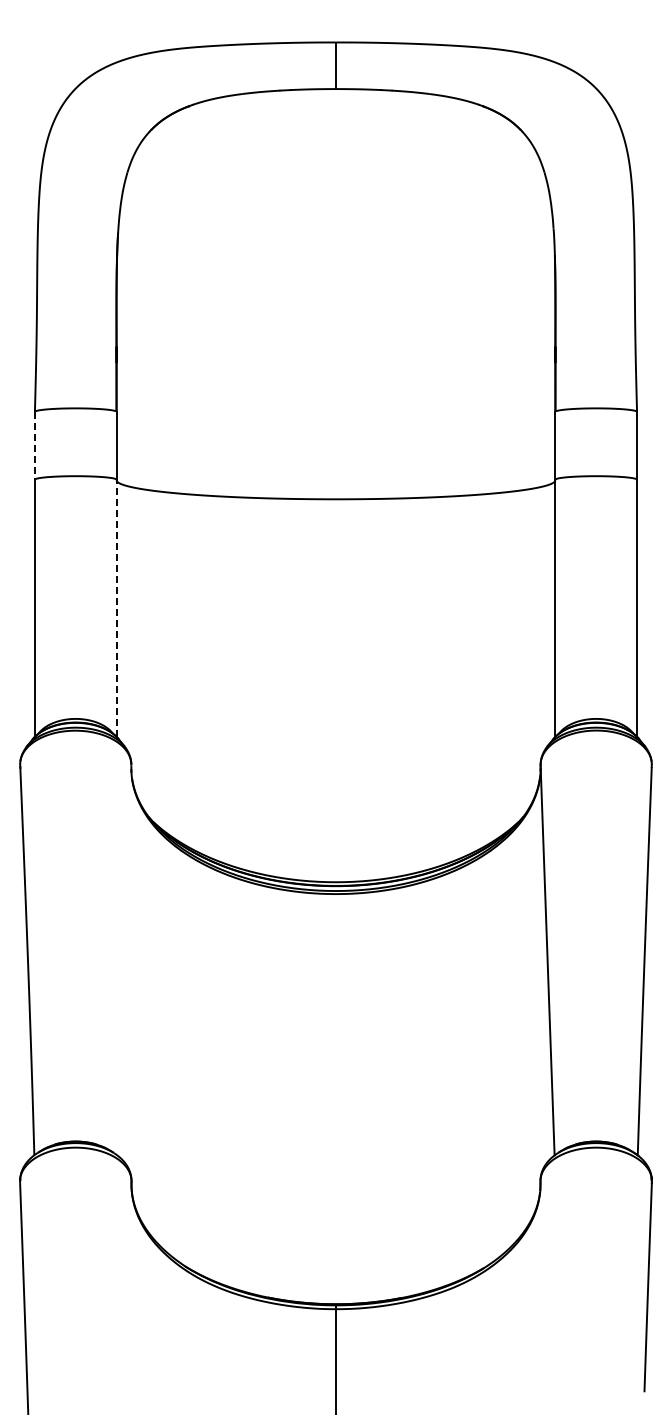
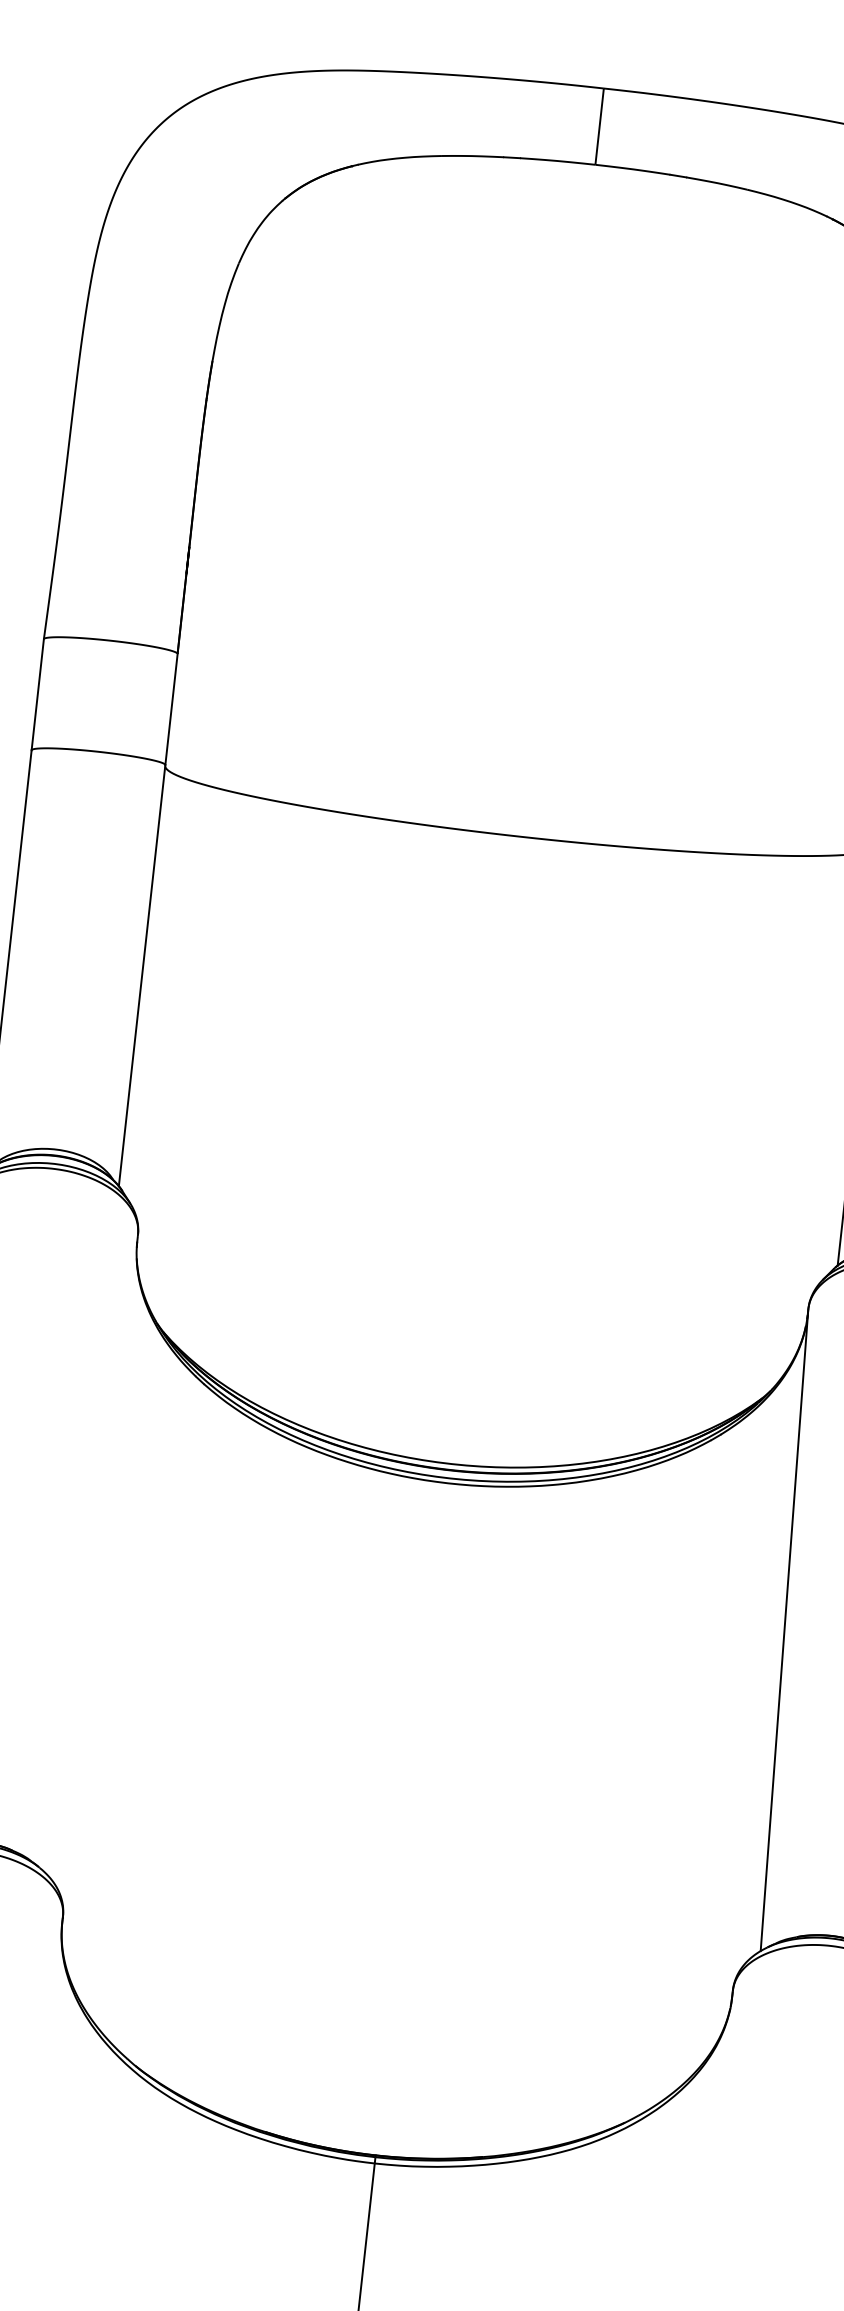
line: (34, 445) -> (37, 694), dashed -> solid
line: (116, 608) -> (141, 975), dashed -> solid

